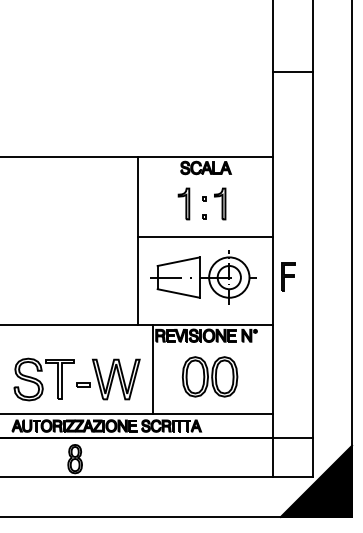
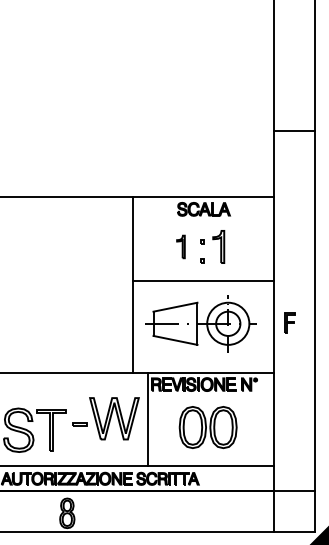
line: (292, 72) -> (294, 131), moved
part: (183, 203) -> (180, 246), size x0.7
part: (288, 276) -> (290, 322), size x0.7
part: (108, 379) -> (106, 418), moved

